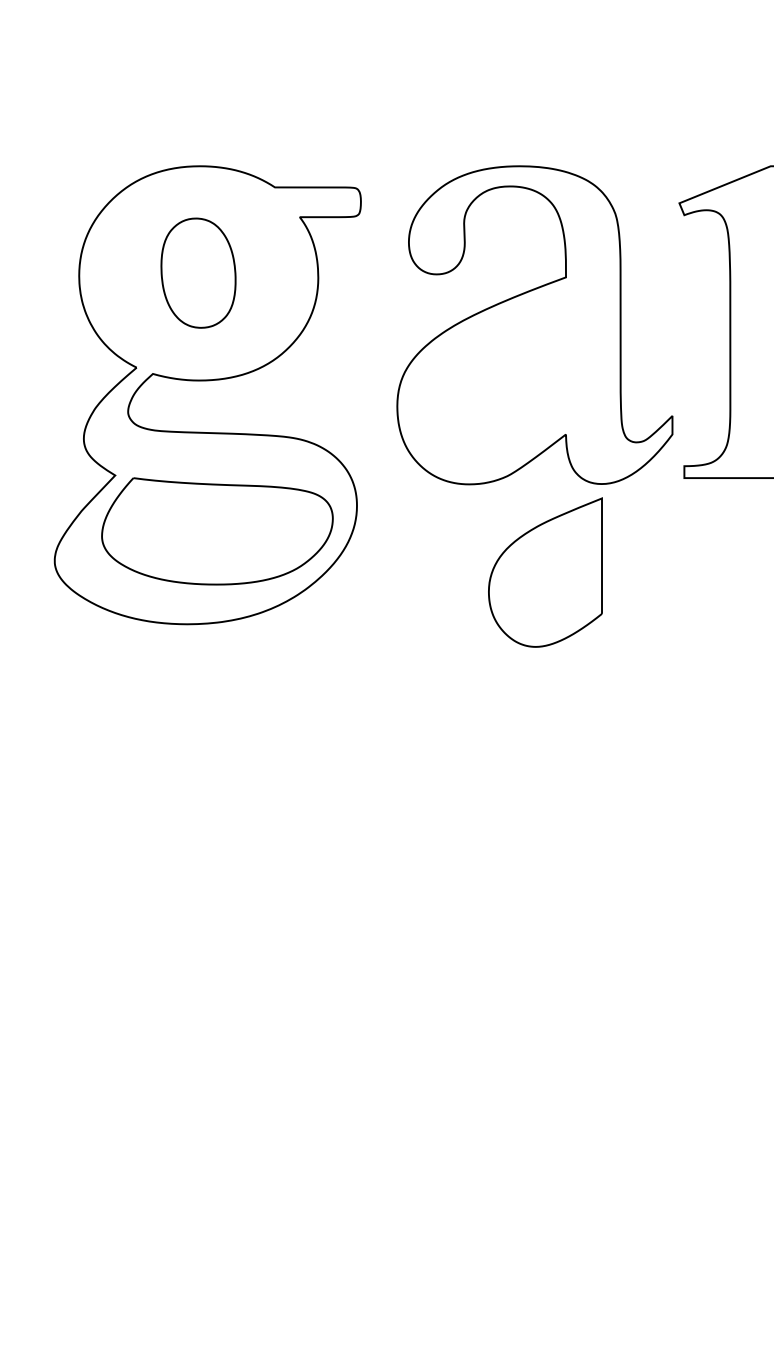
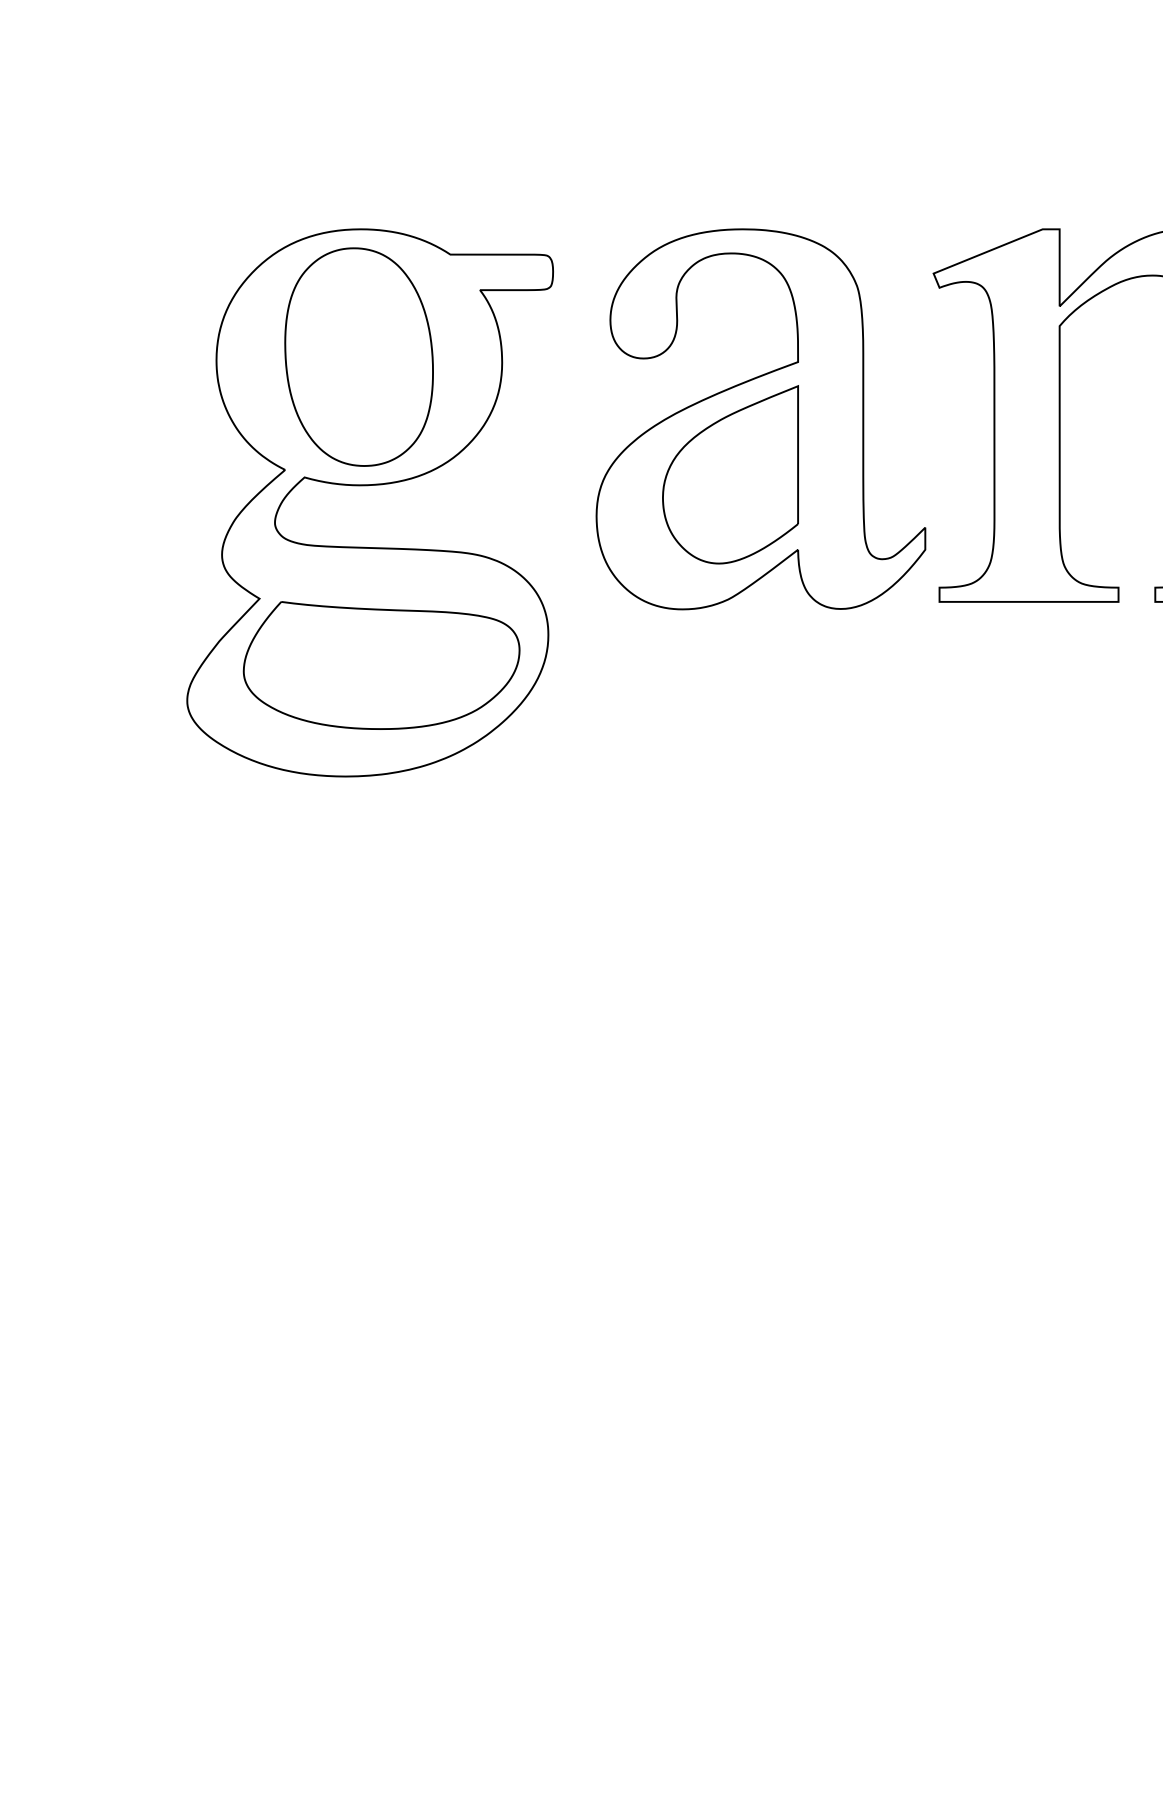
part: (198, 272) -> (358, 356), size x1.67
part: (545, 572) -> (730, 474), moved

